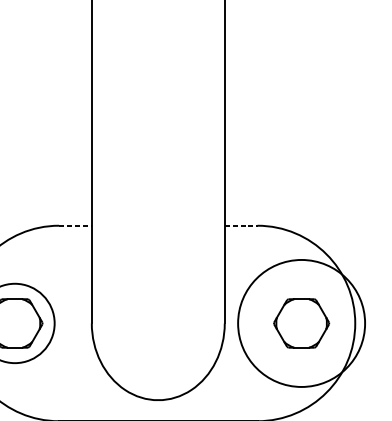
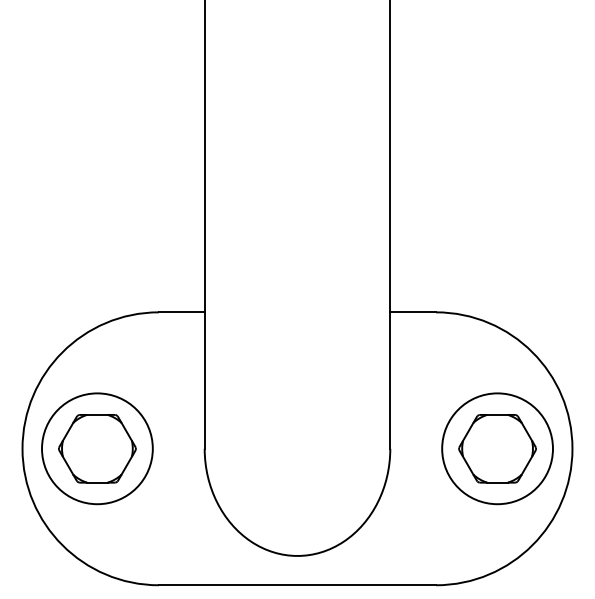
line: (75, 225) -> (181, 312), dashed -> solid
line: (241, 225) -> (413, 312), dashed -> solid
circle: (301, 323) -> (497, 448), size x0.62

